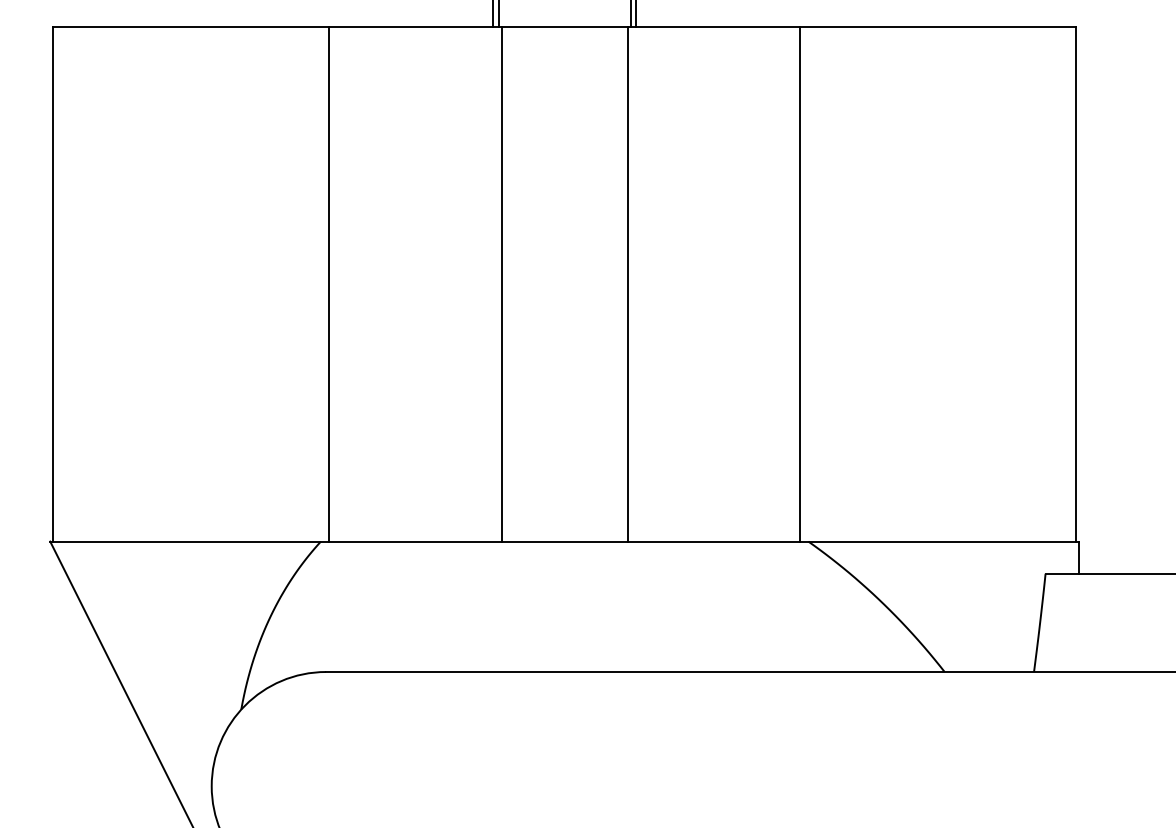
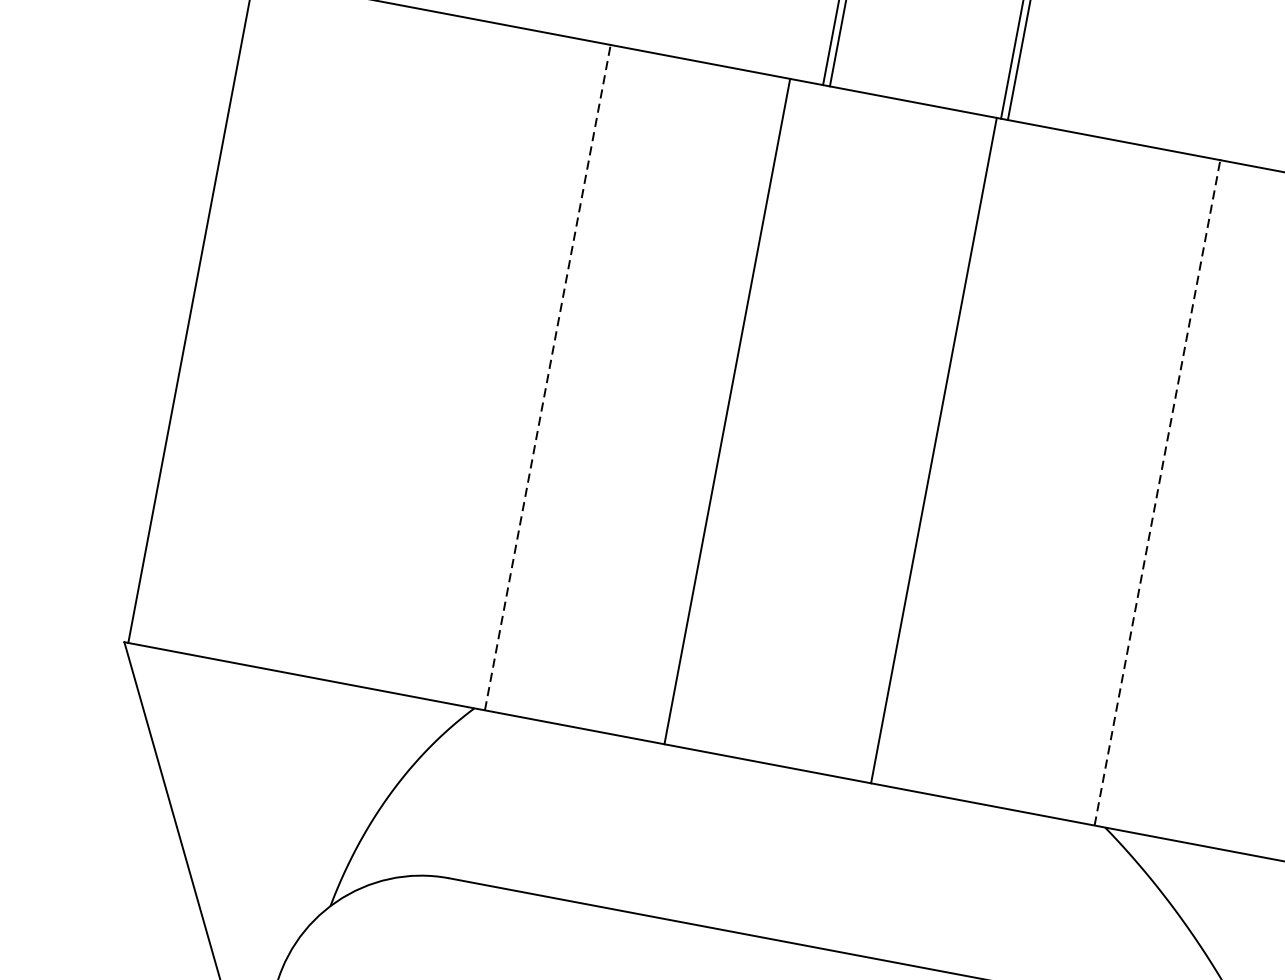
line: (329, 283) -> (548, 376), solid -> dashed
line: (800, 283) -> (1157, 491), solid -> dashed
line: (501, 284) -> (726, 411), moved

